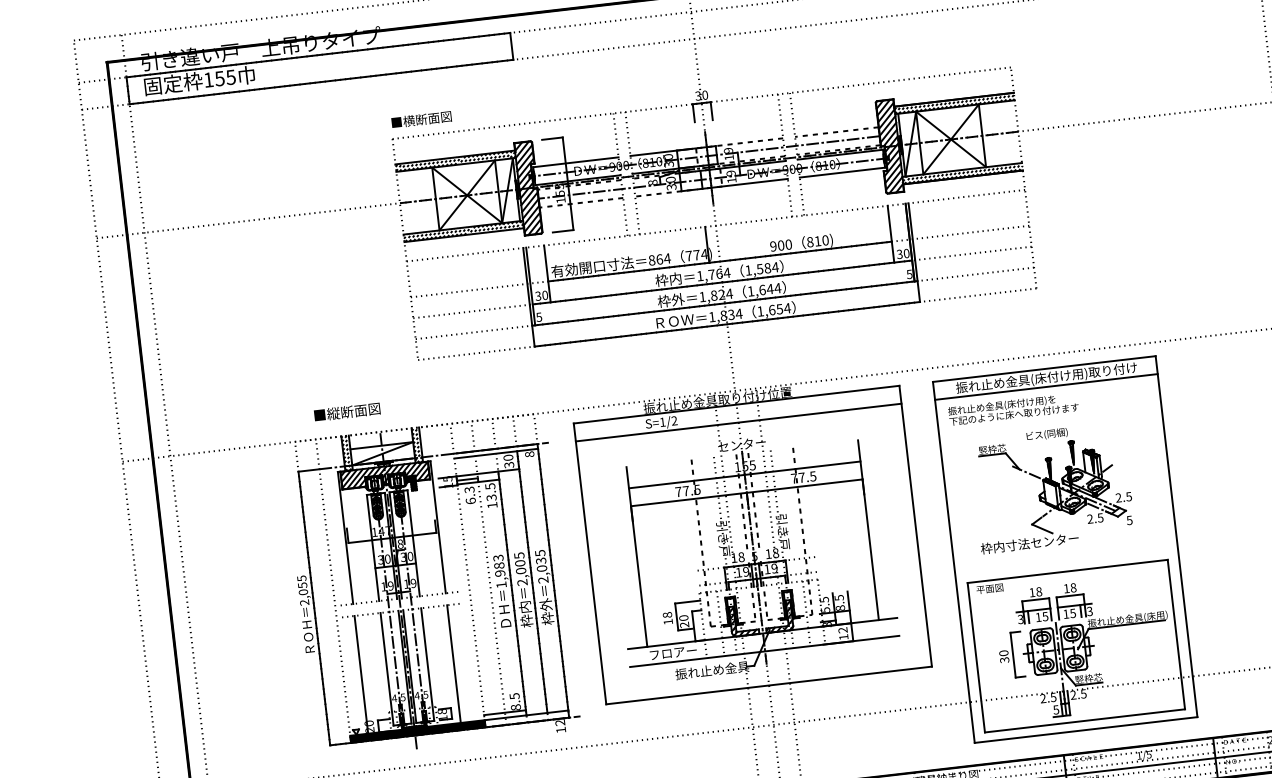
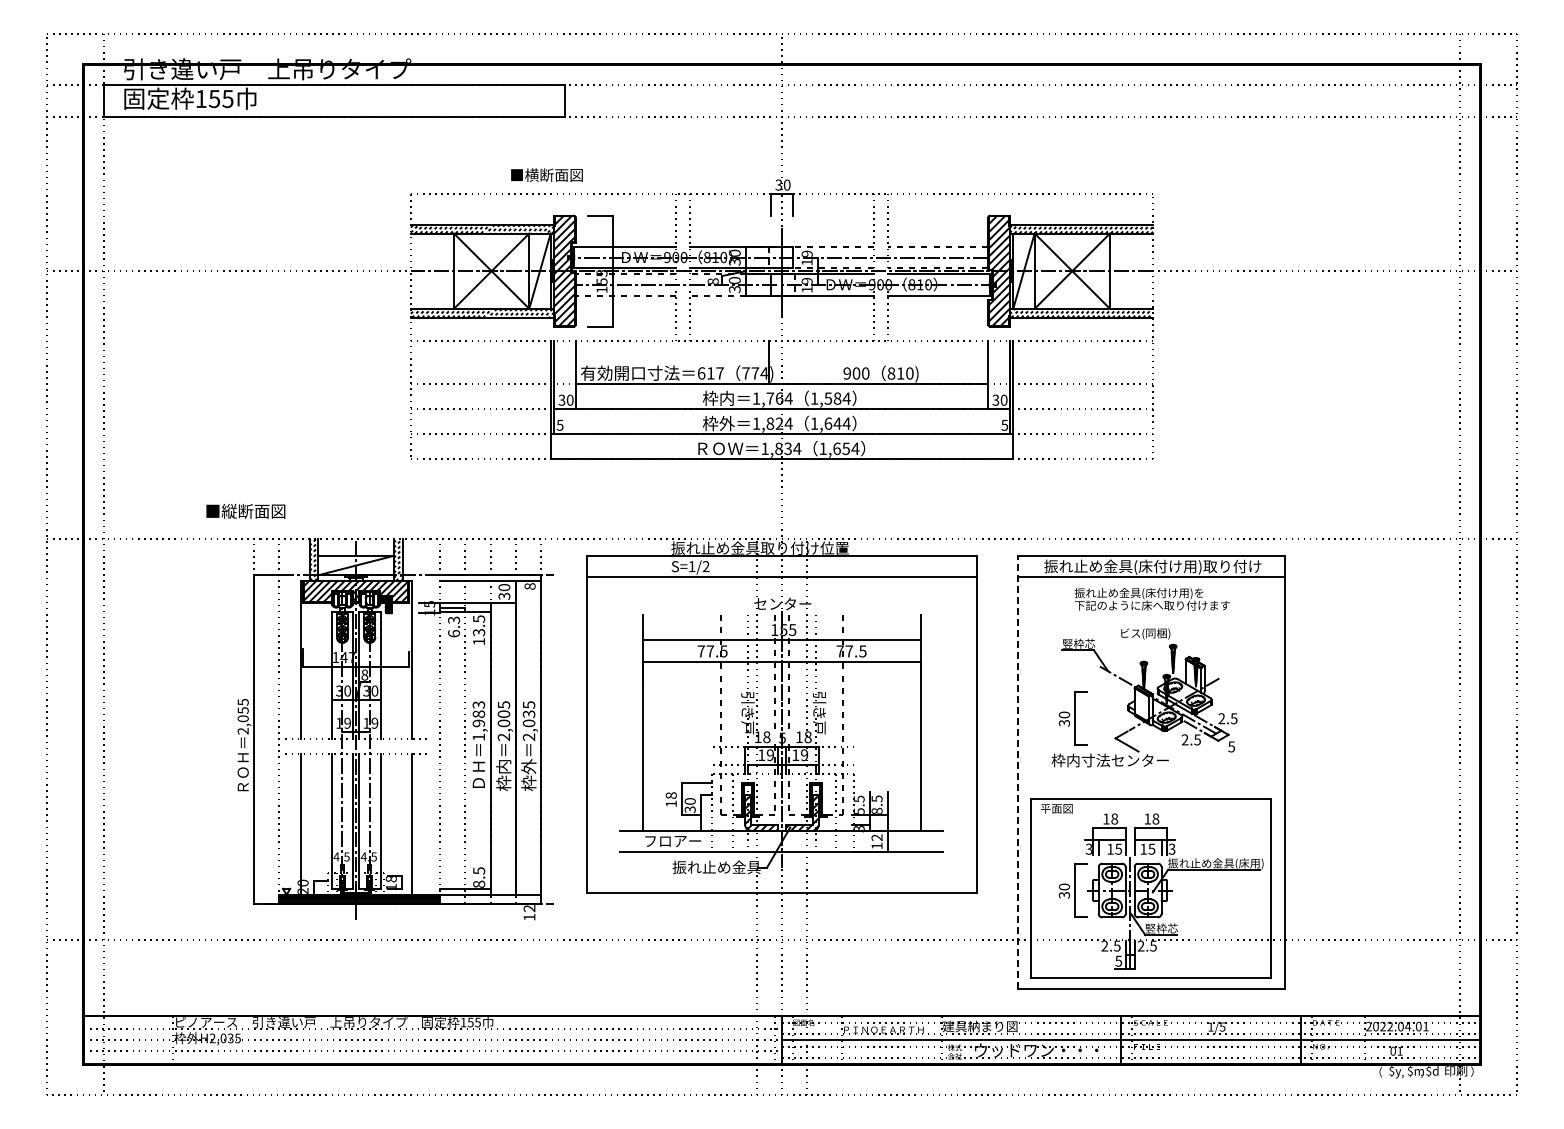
text: (421, 119) -> (546, 174), moved
text: (659, 259) -> (710, 373), 864 -> 617
text: (1012, 408) -> (1151, 598), moved
text: (347, 412) -> (245, 511), moved
part: (994, 512) -> (1072, 718), added
line: (953, 562) -> (1017, 772), solid -> dashed
text: (684, 624) -> (690, 809), 20 -> 30

